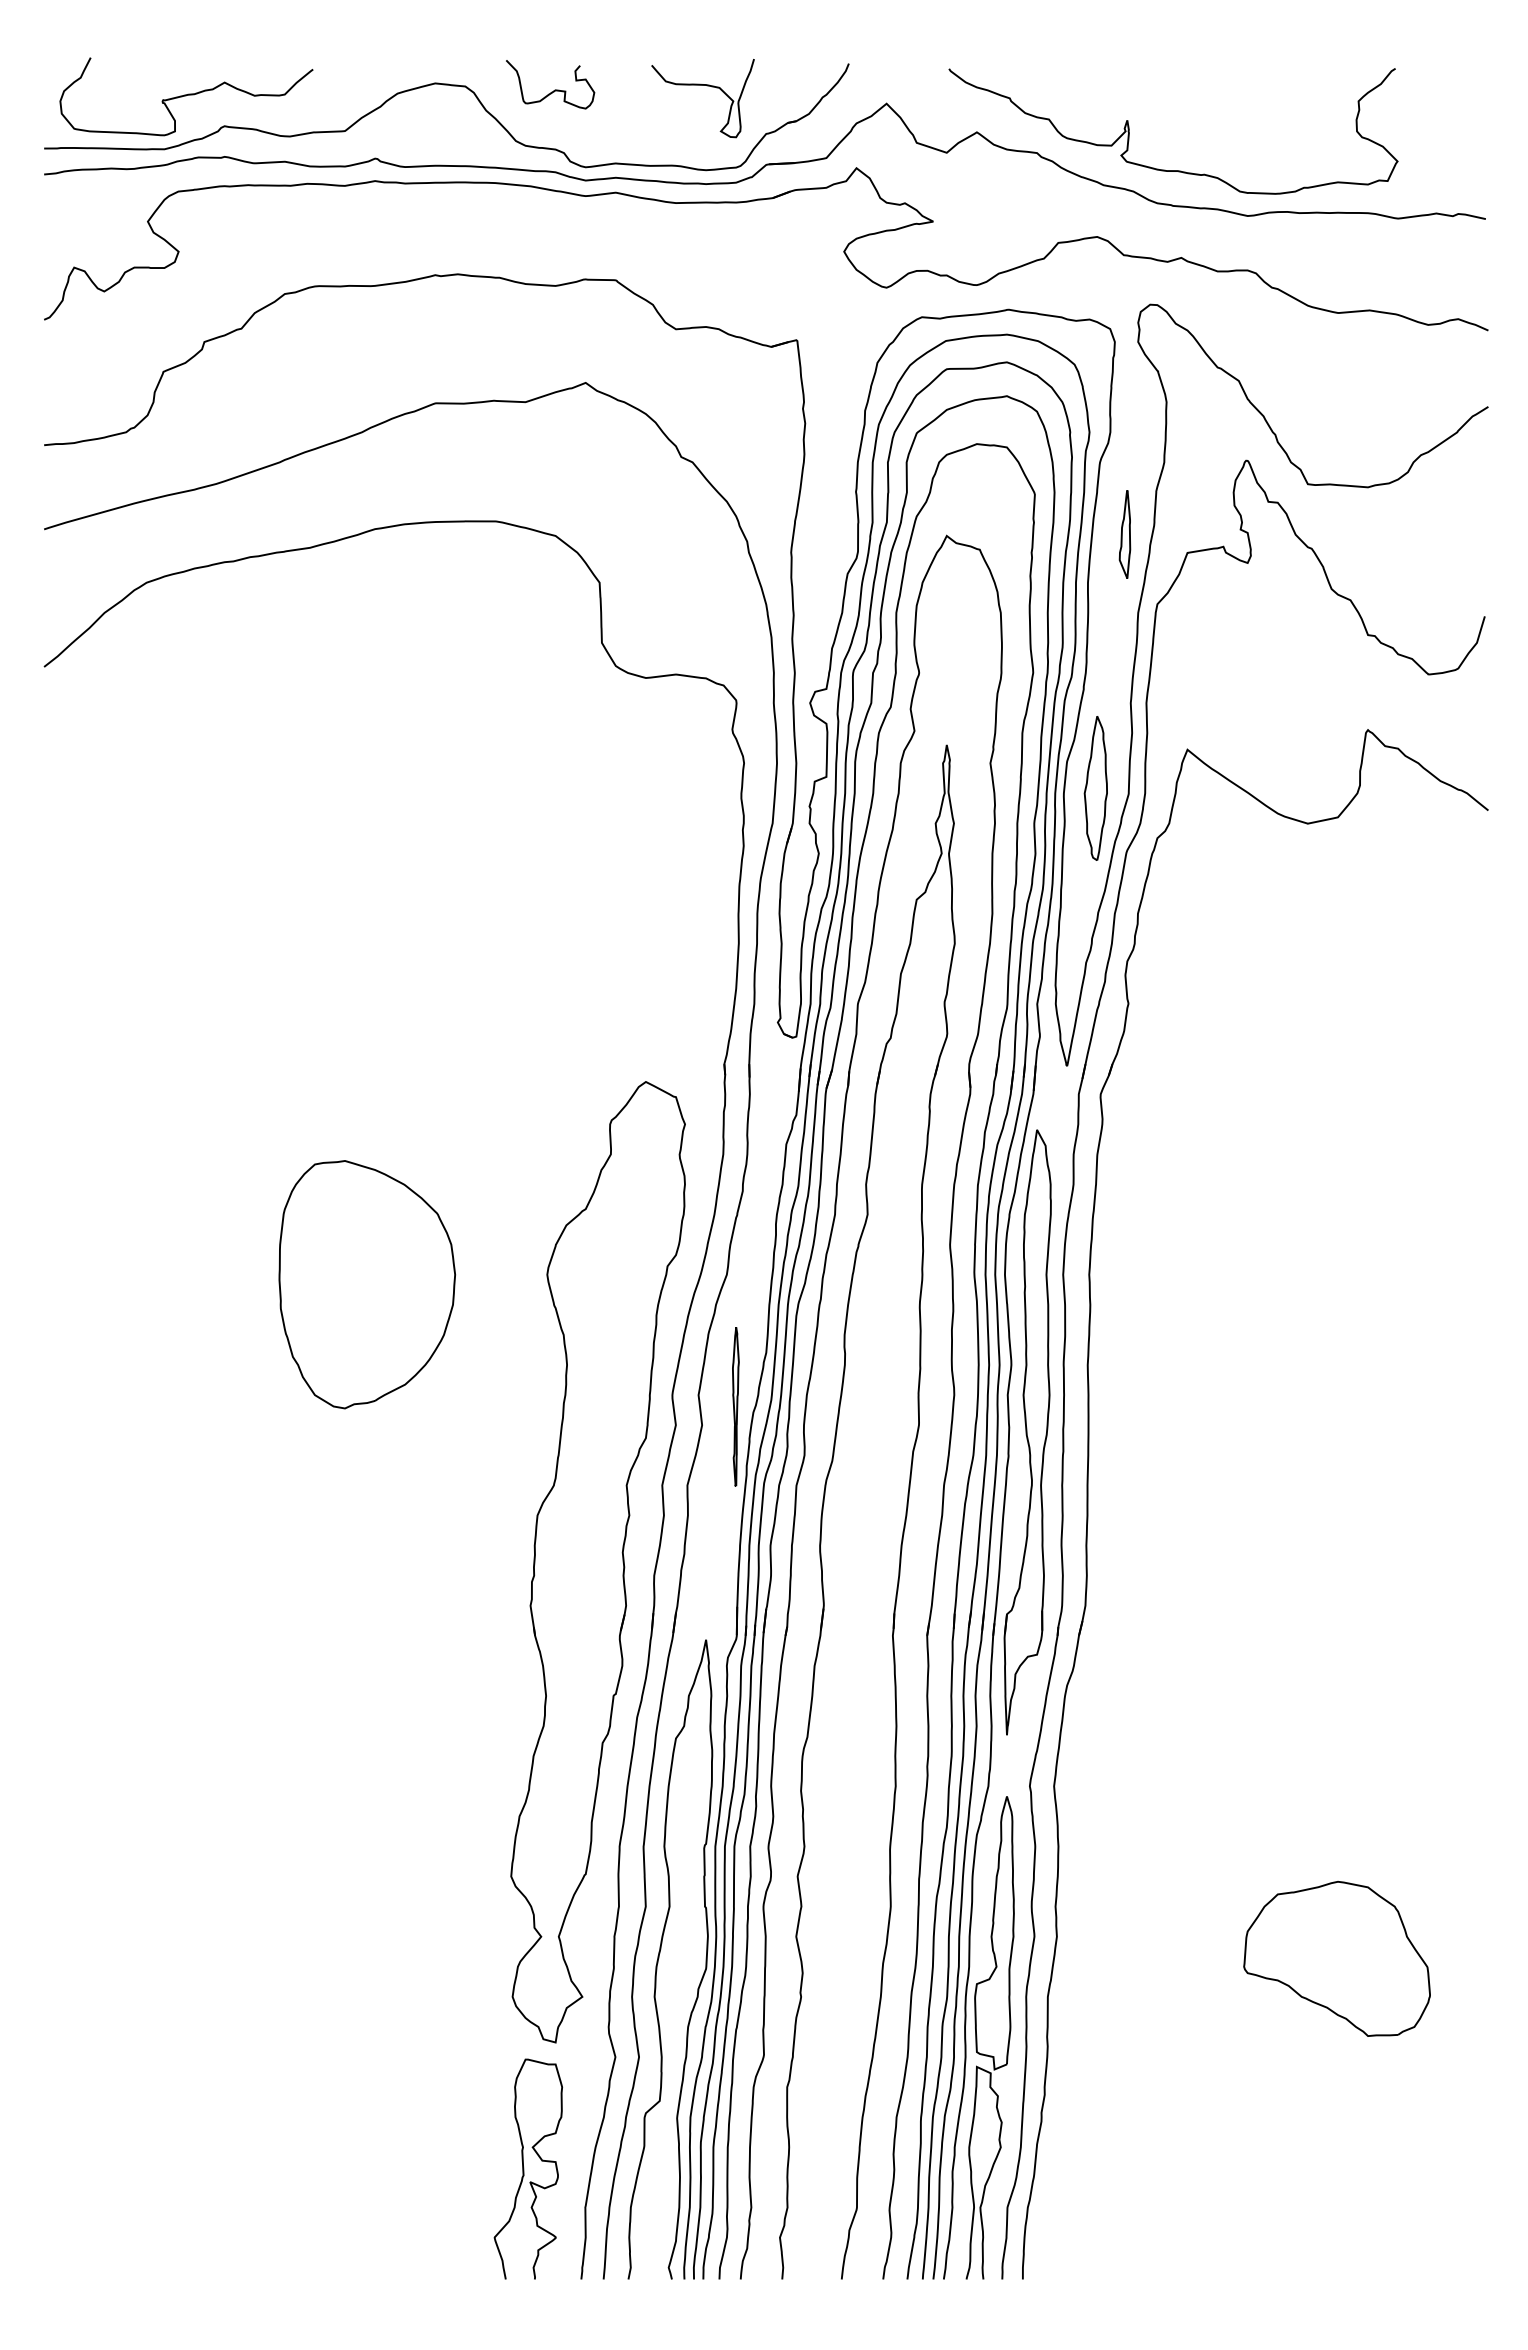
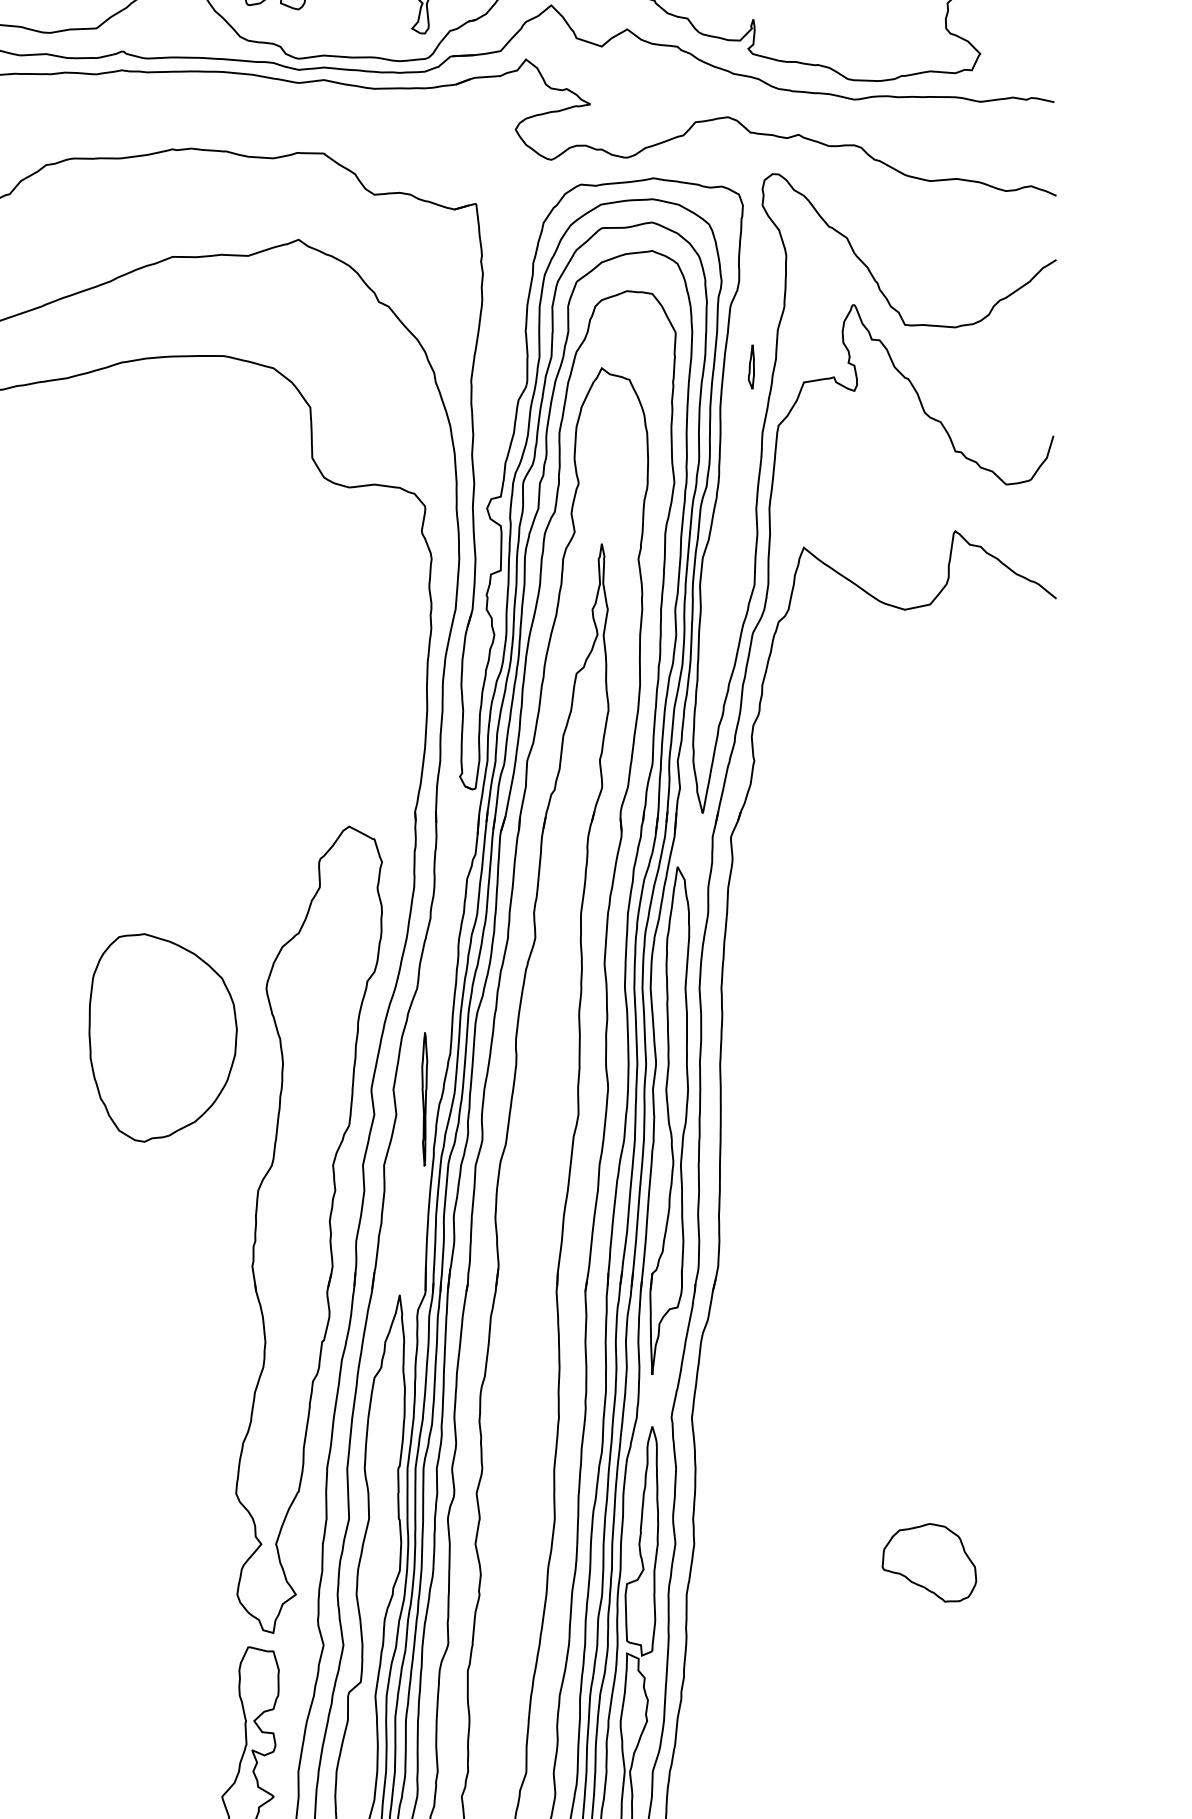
part: (1124, 534) -> (751, 367), size x0.6
part: (1095, 788) -> (726, 580), removed
part: (366, 1284) -> (162, 1037), moved
part: (1336, 1958) -> (928, 1562), size x0.6

